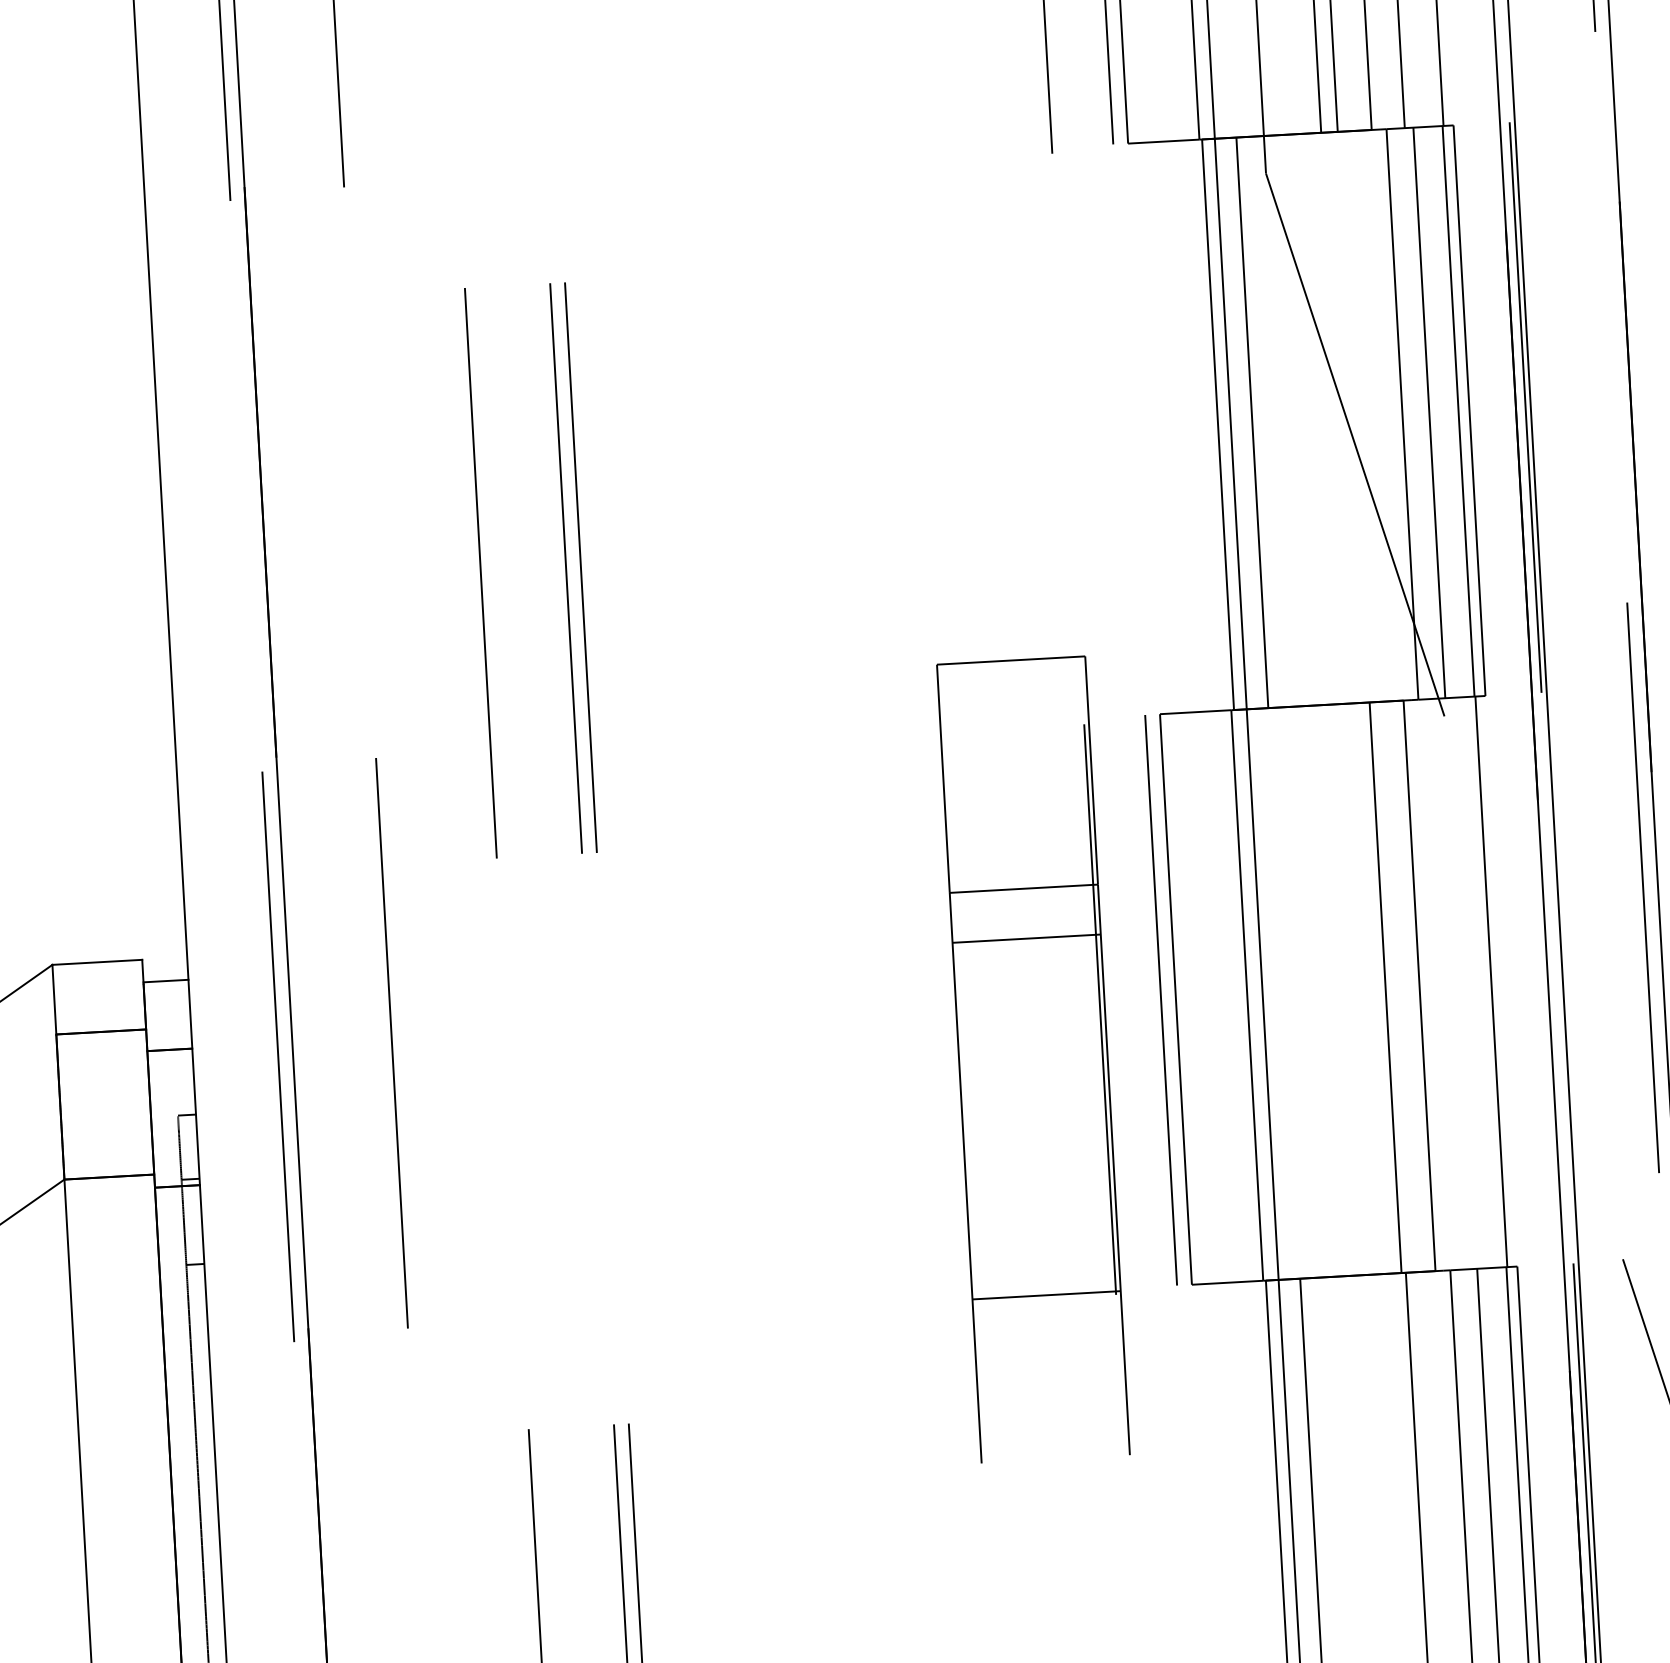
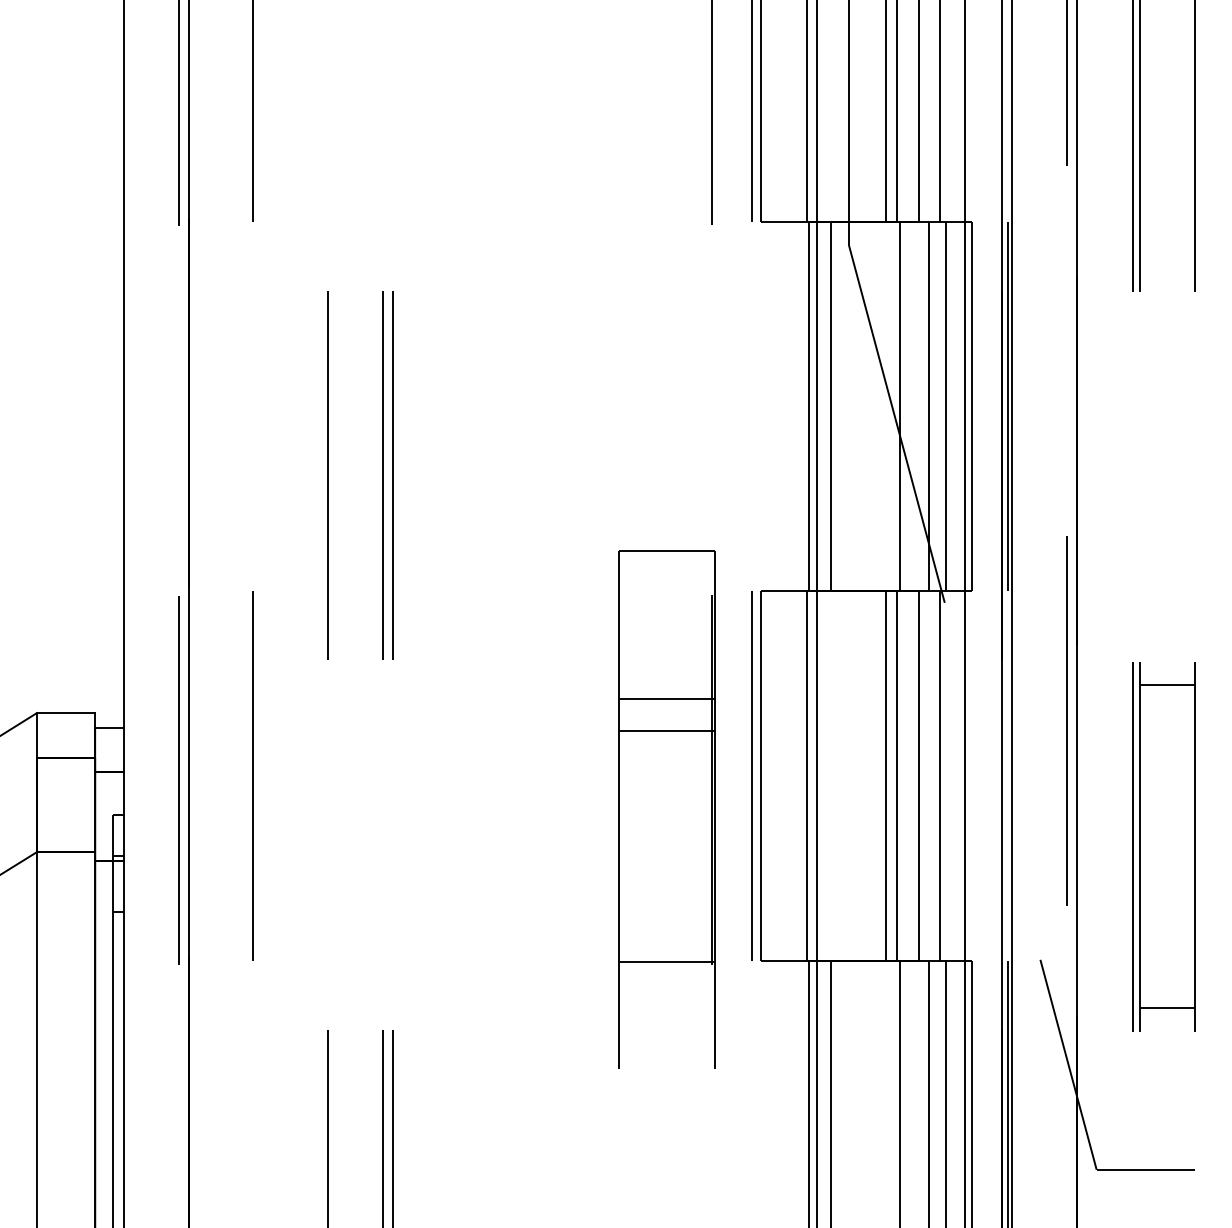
line: (1357, 417) -> (899, 406), added
line: (1452, 983) -> (940, 775), added
line: (1369, 987) -> (886, 775), added

